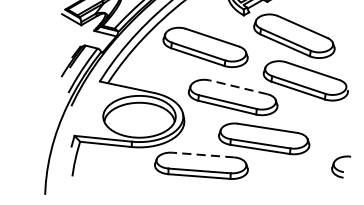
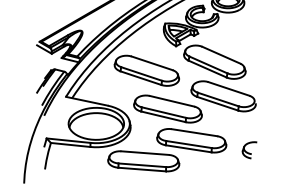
line: (239, 87) -> (172, 101), dashed -> solid
line: (203, 155) -> (145, 153), dashed -> solid
part: (340, 167) -> (249, 150), moved

